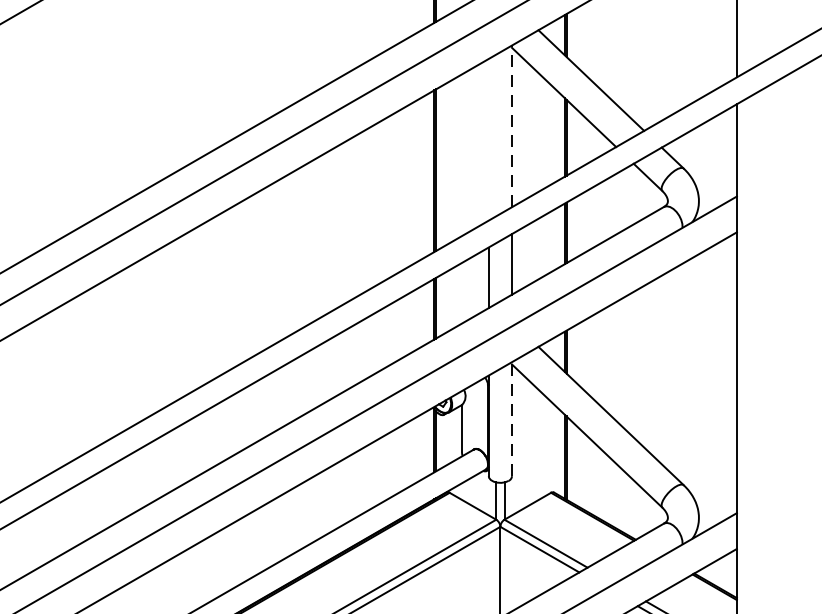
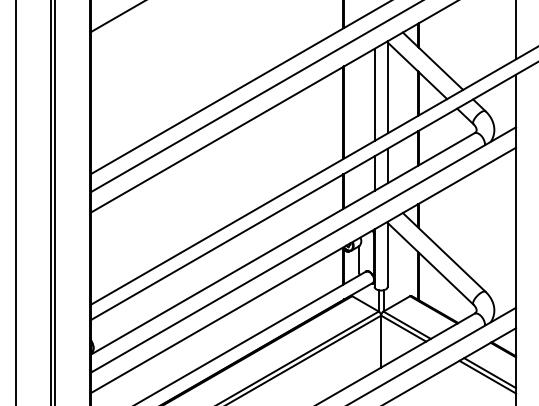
line: (511, 124) -> (387, 86), dashed -> solid
line: (488, 138) -> (374, 94), added
line: (511, 419) -> (387, 254), dashed -> solid

